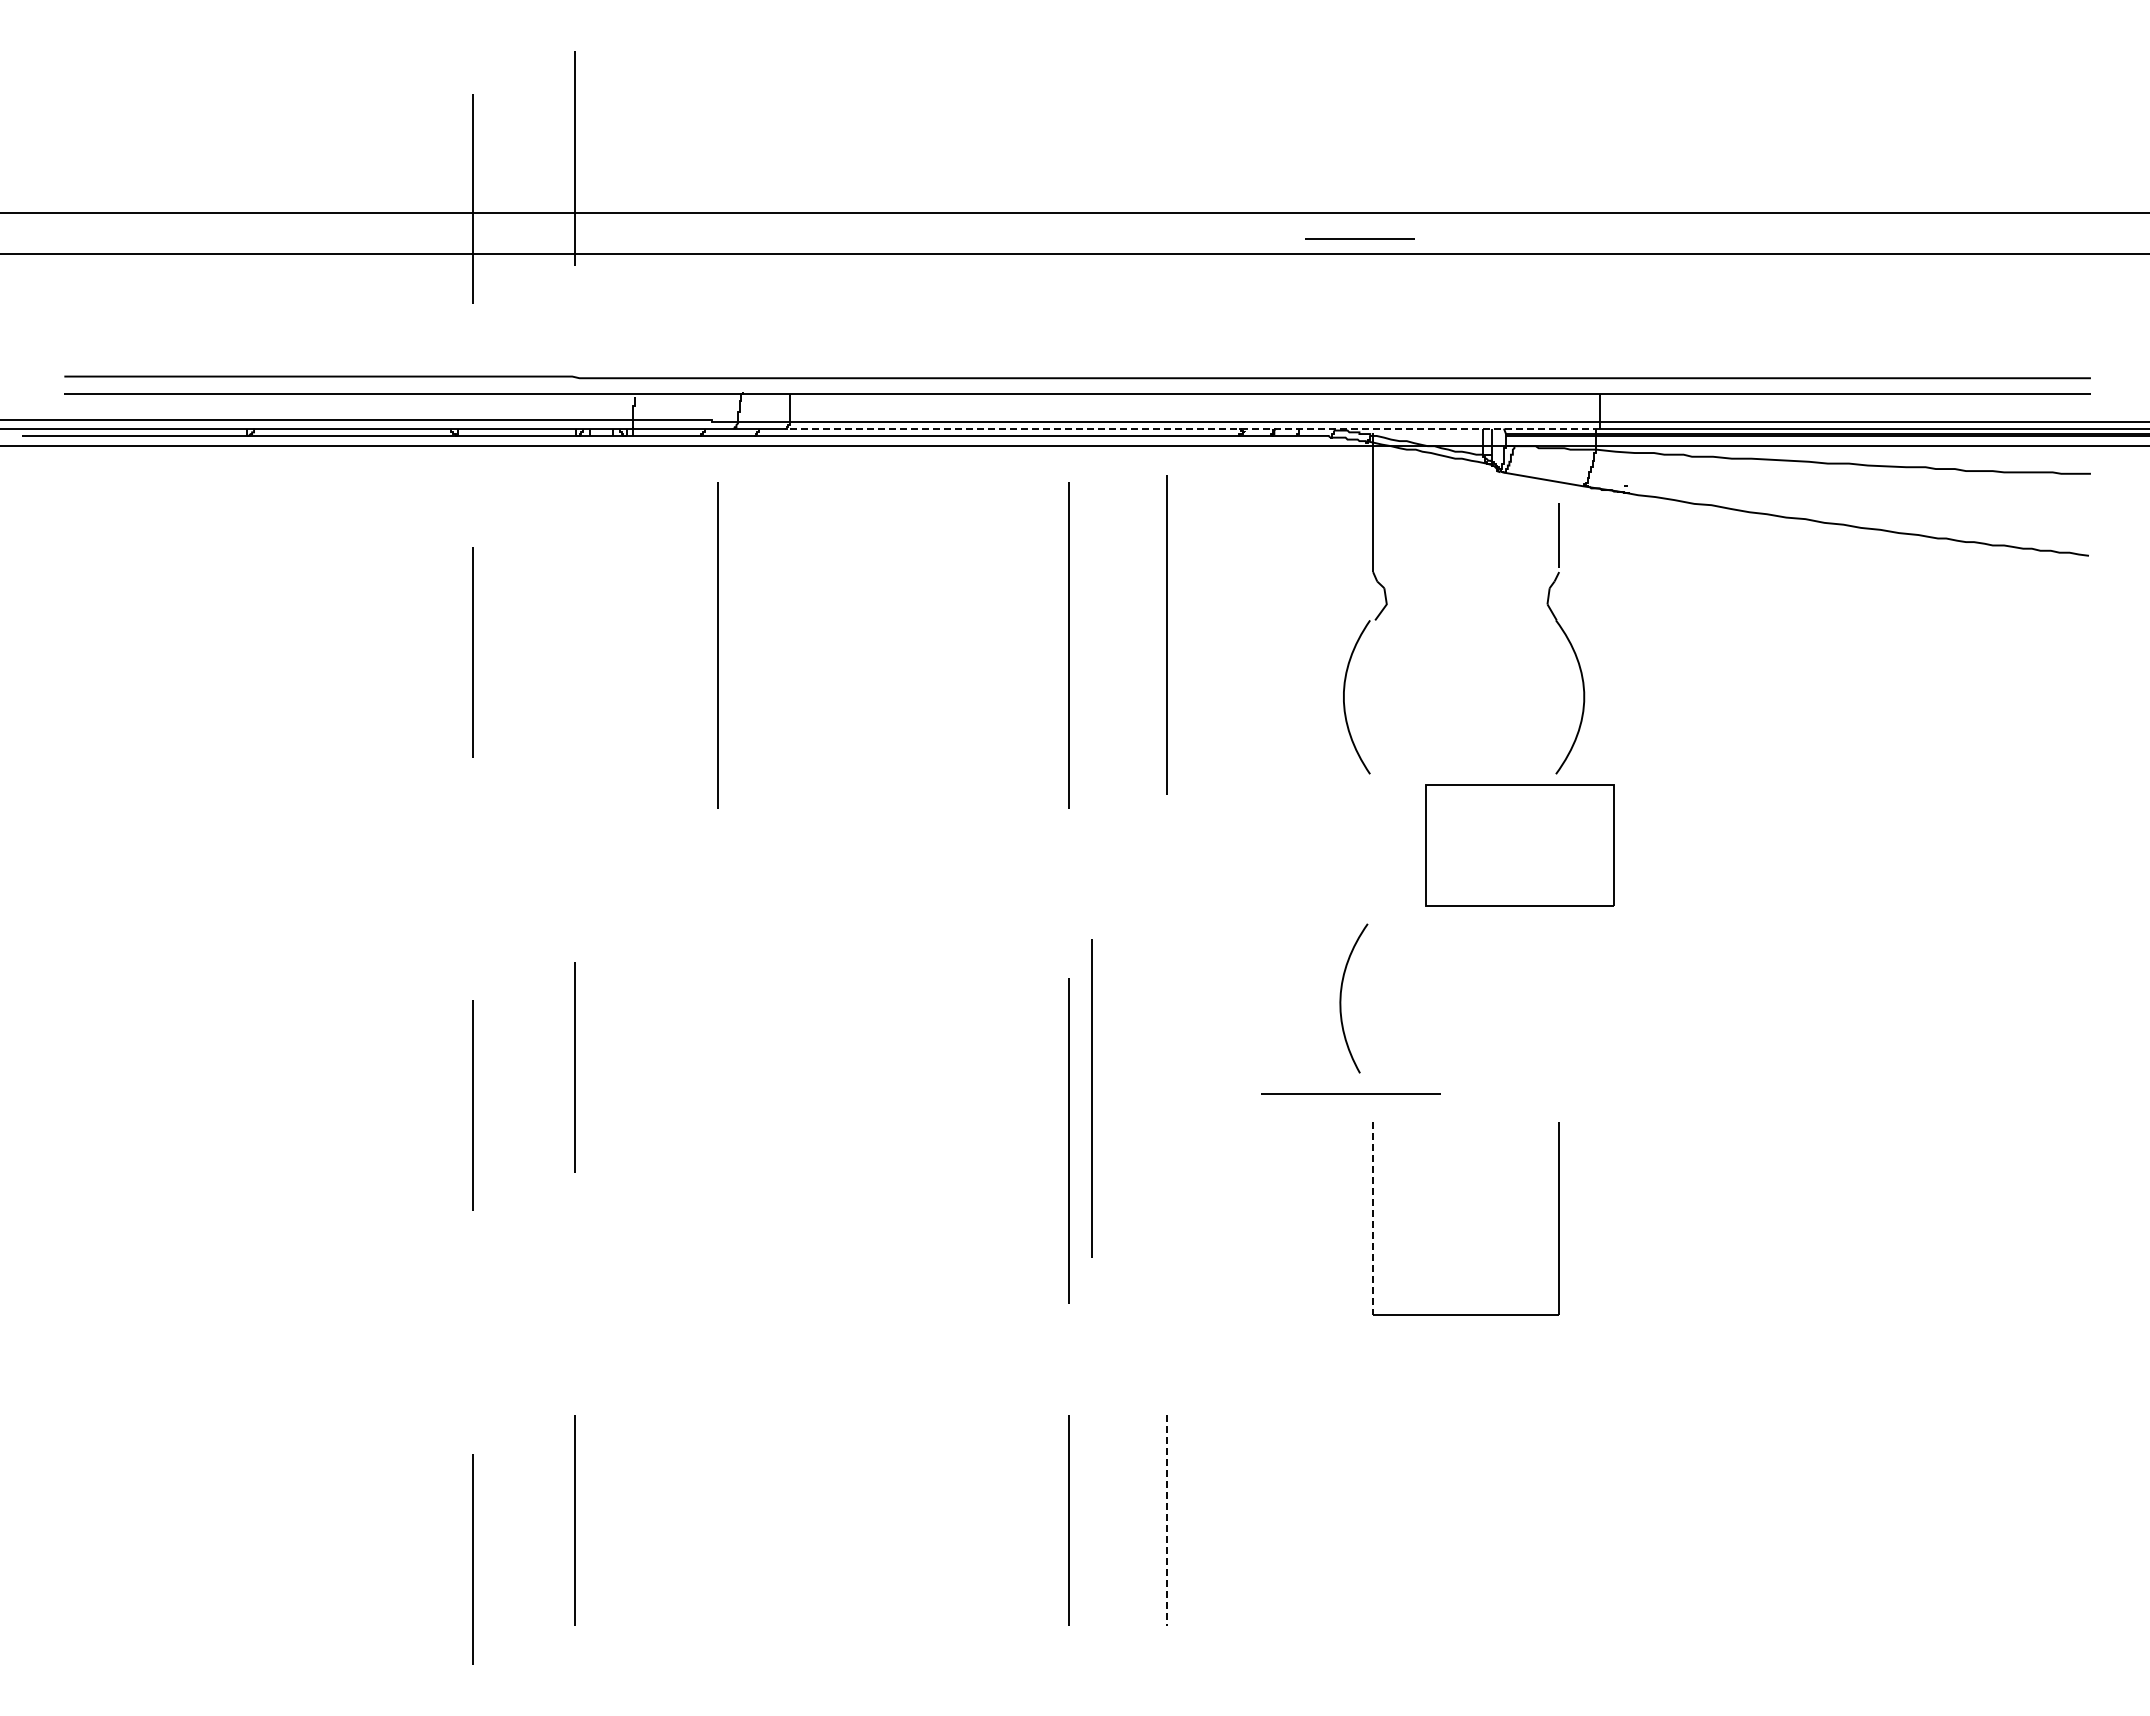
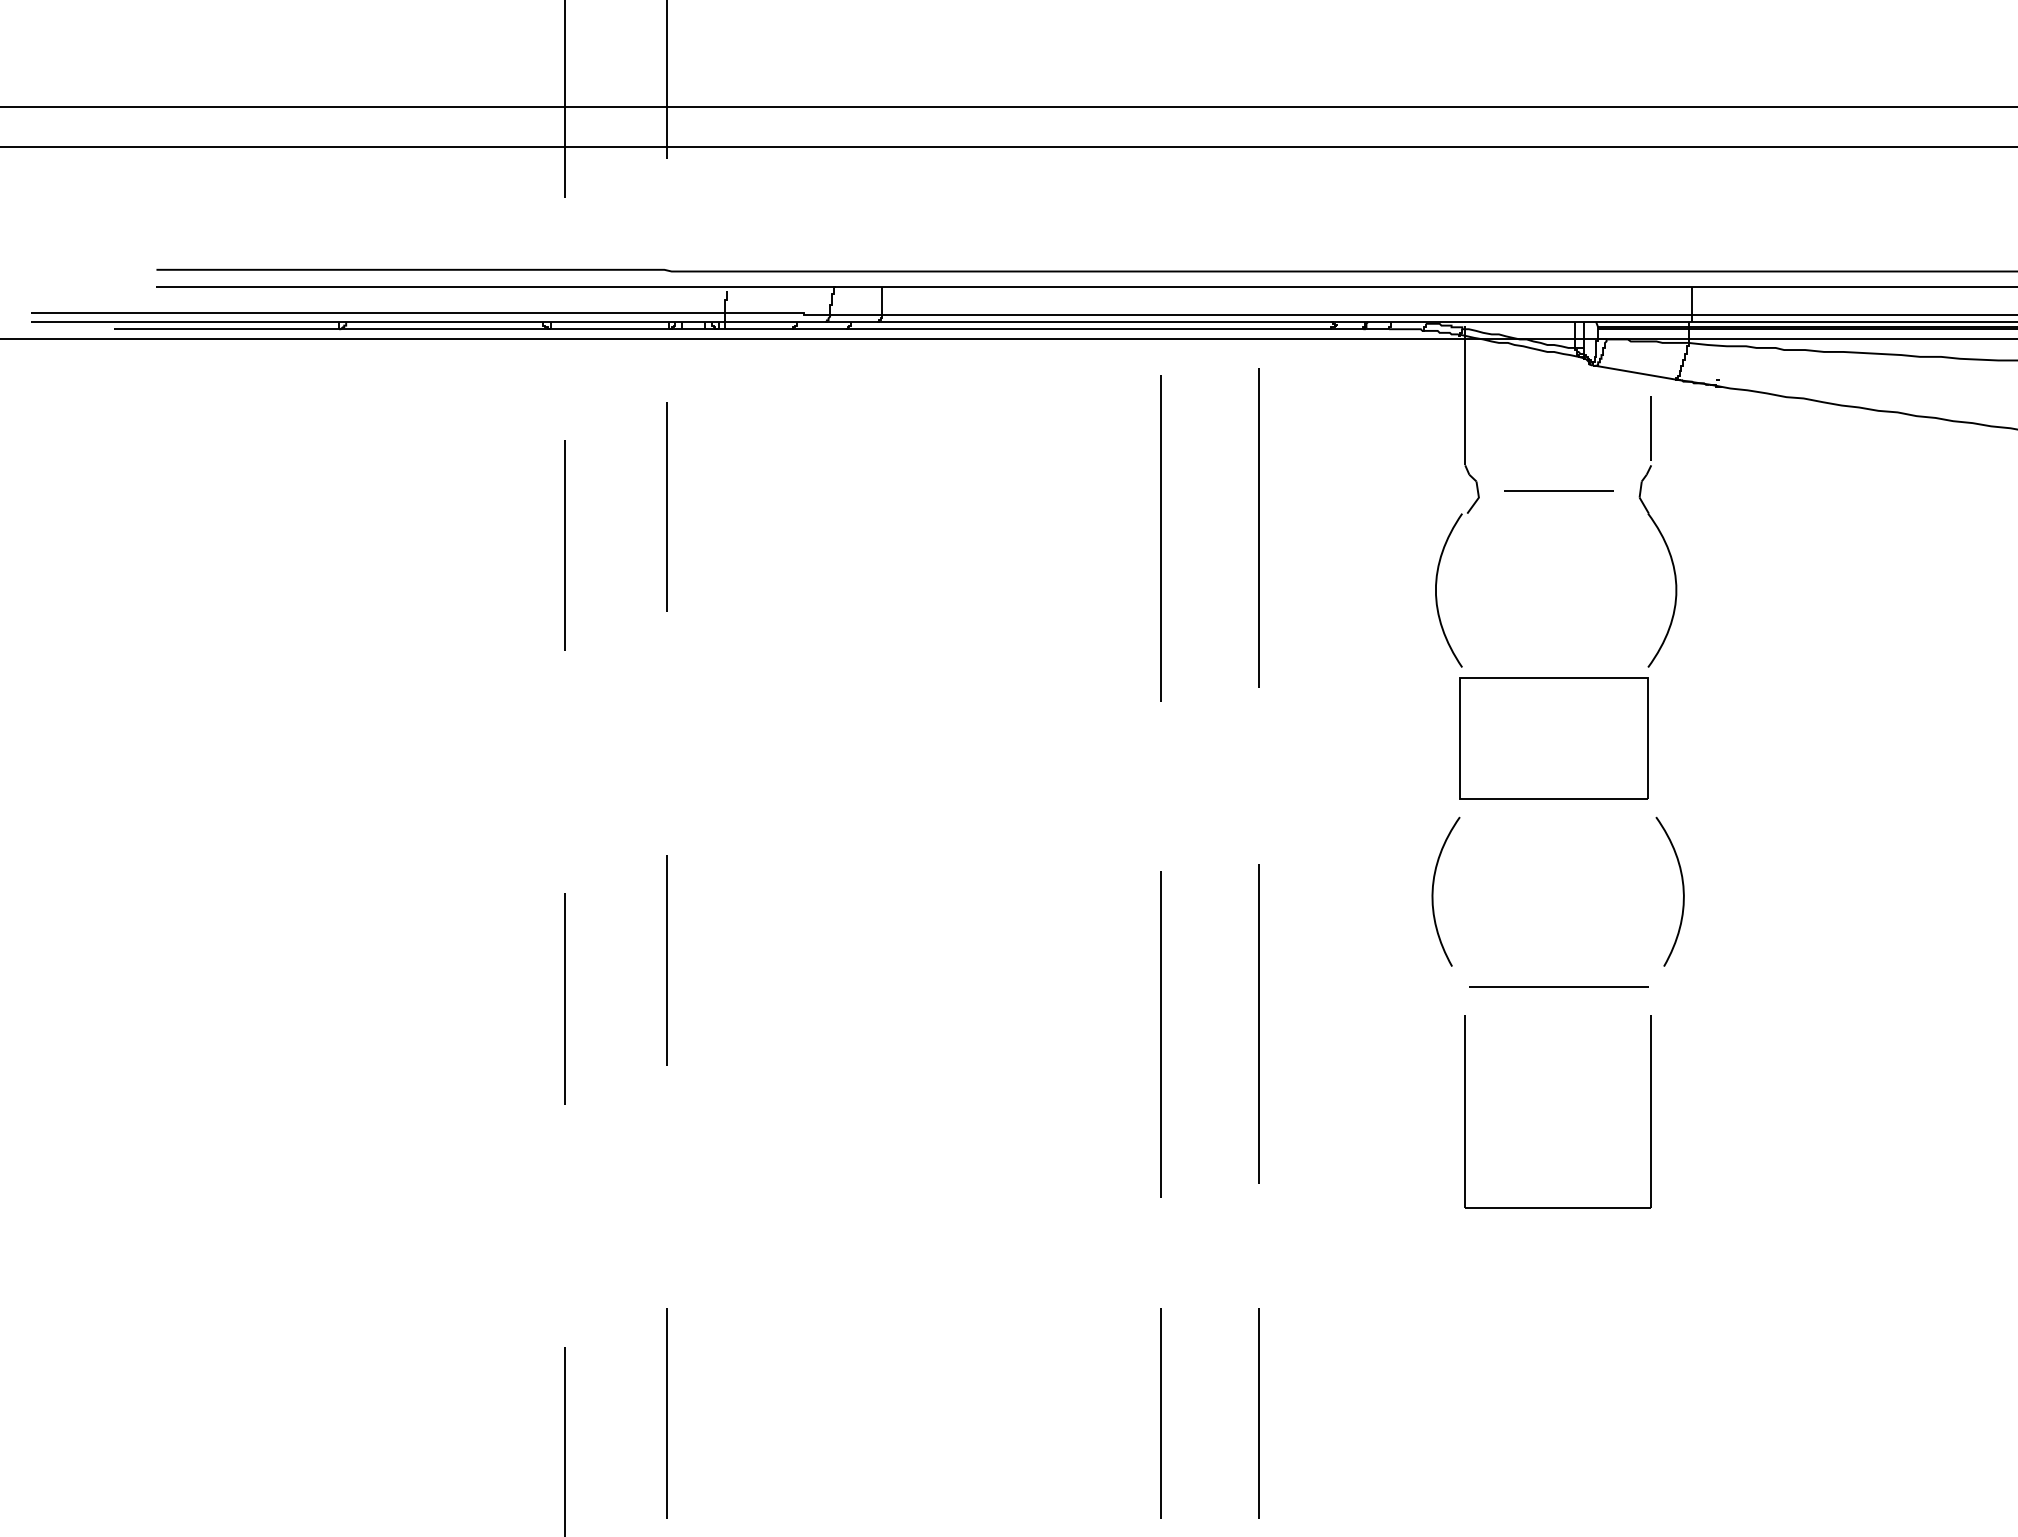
line: (1359, 238) -> (1558, 490), moved
line: (1191, 428) -> (1283, 321), dashed -> solid
line: (574, 613) -> (666, 506), added
line: (717, 645) -> (809, 538), removed
part: (1519, 845) -> (1553, 738), moved
curve: (1590, 998) -> (1682, 891), added
line: (1350, 1093) -> (1558, 986), moved
line: (1091, 1098) -> (1258, 1023), moved
line: (1373, 1218) -> (1465, 1111), dashed -> solid
line: (1167, 1521) -> (1259, 1414), dashed -> solid

